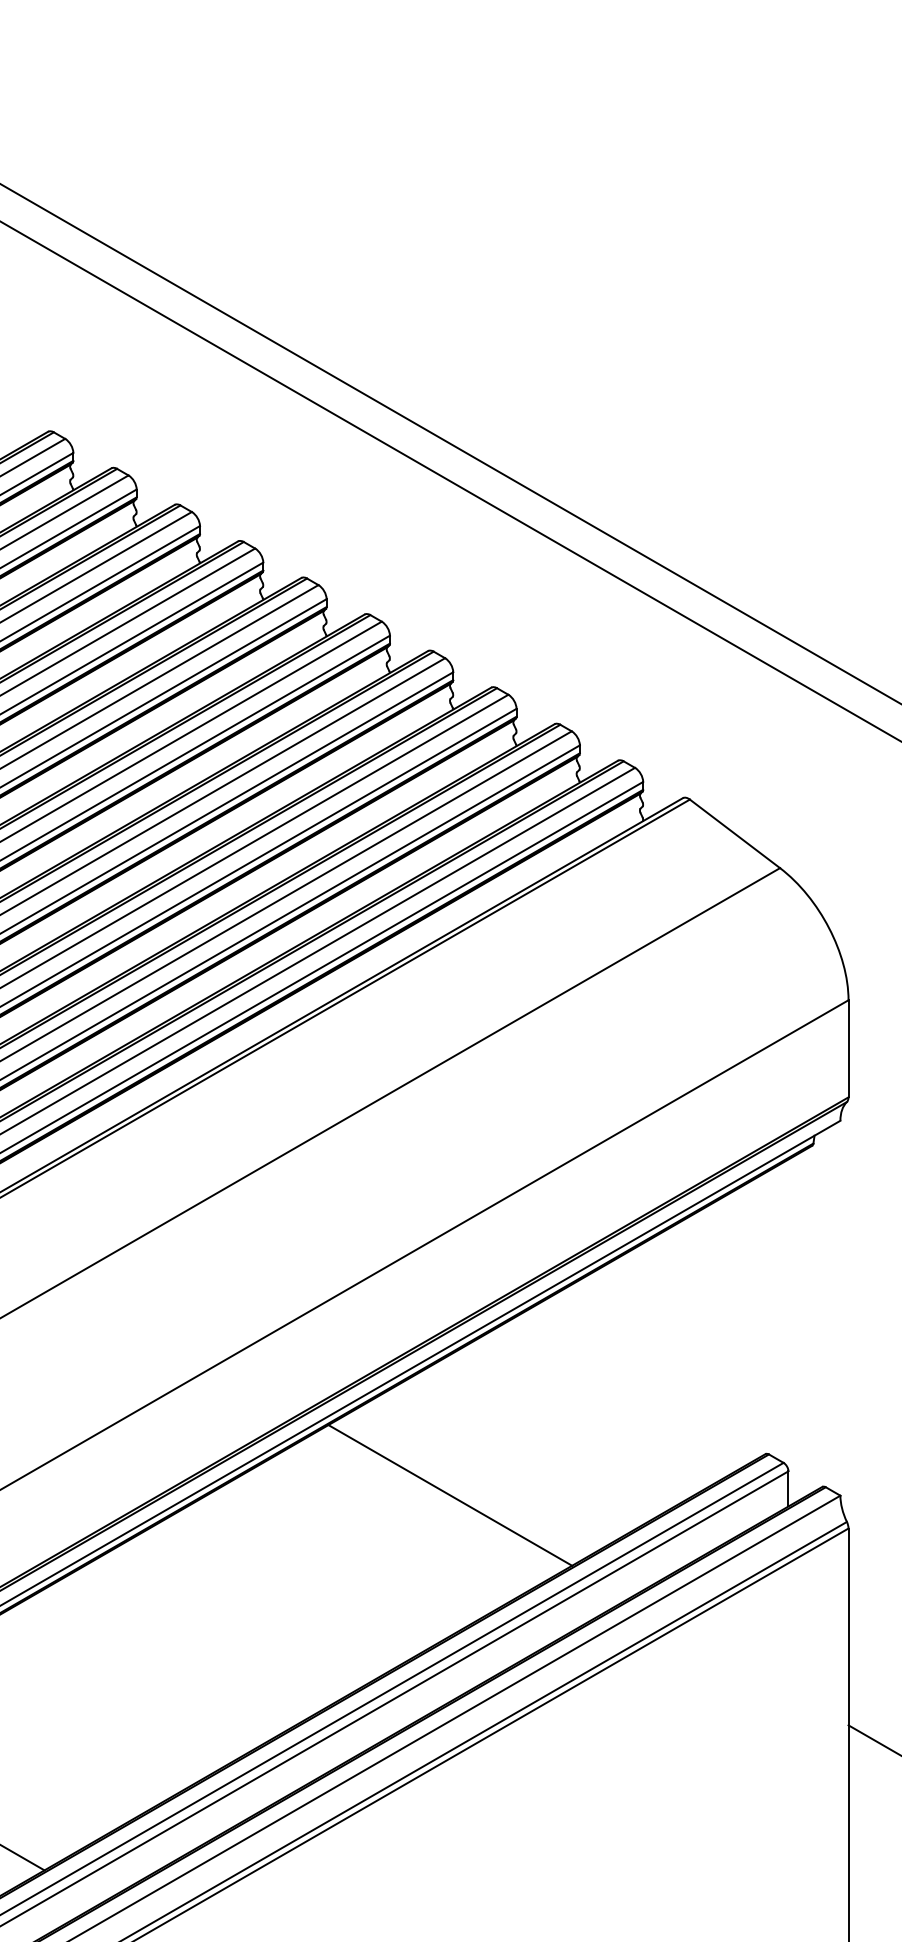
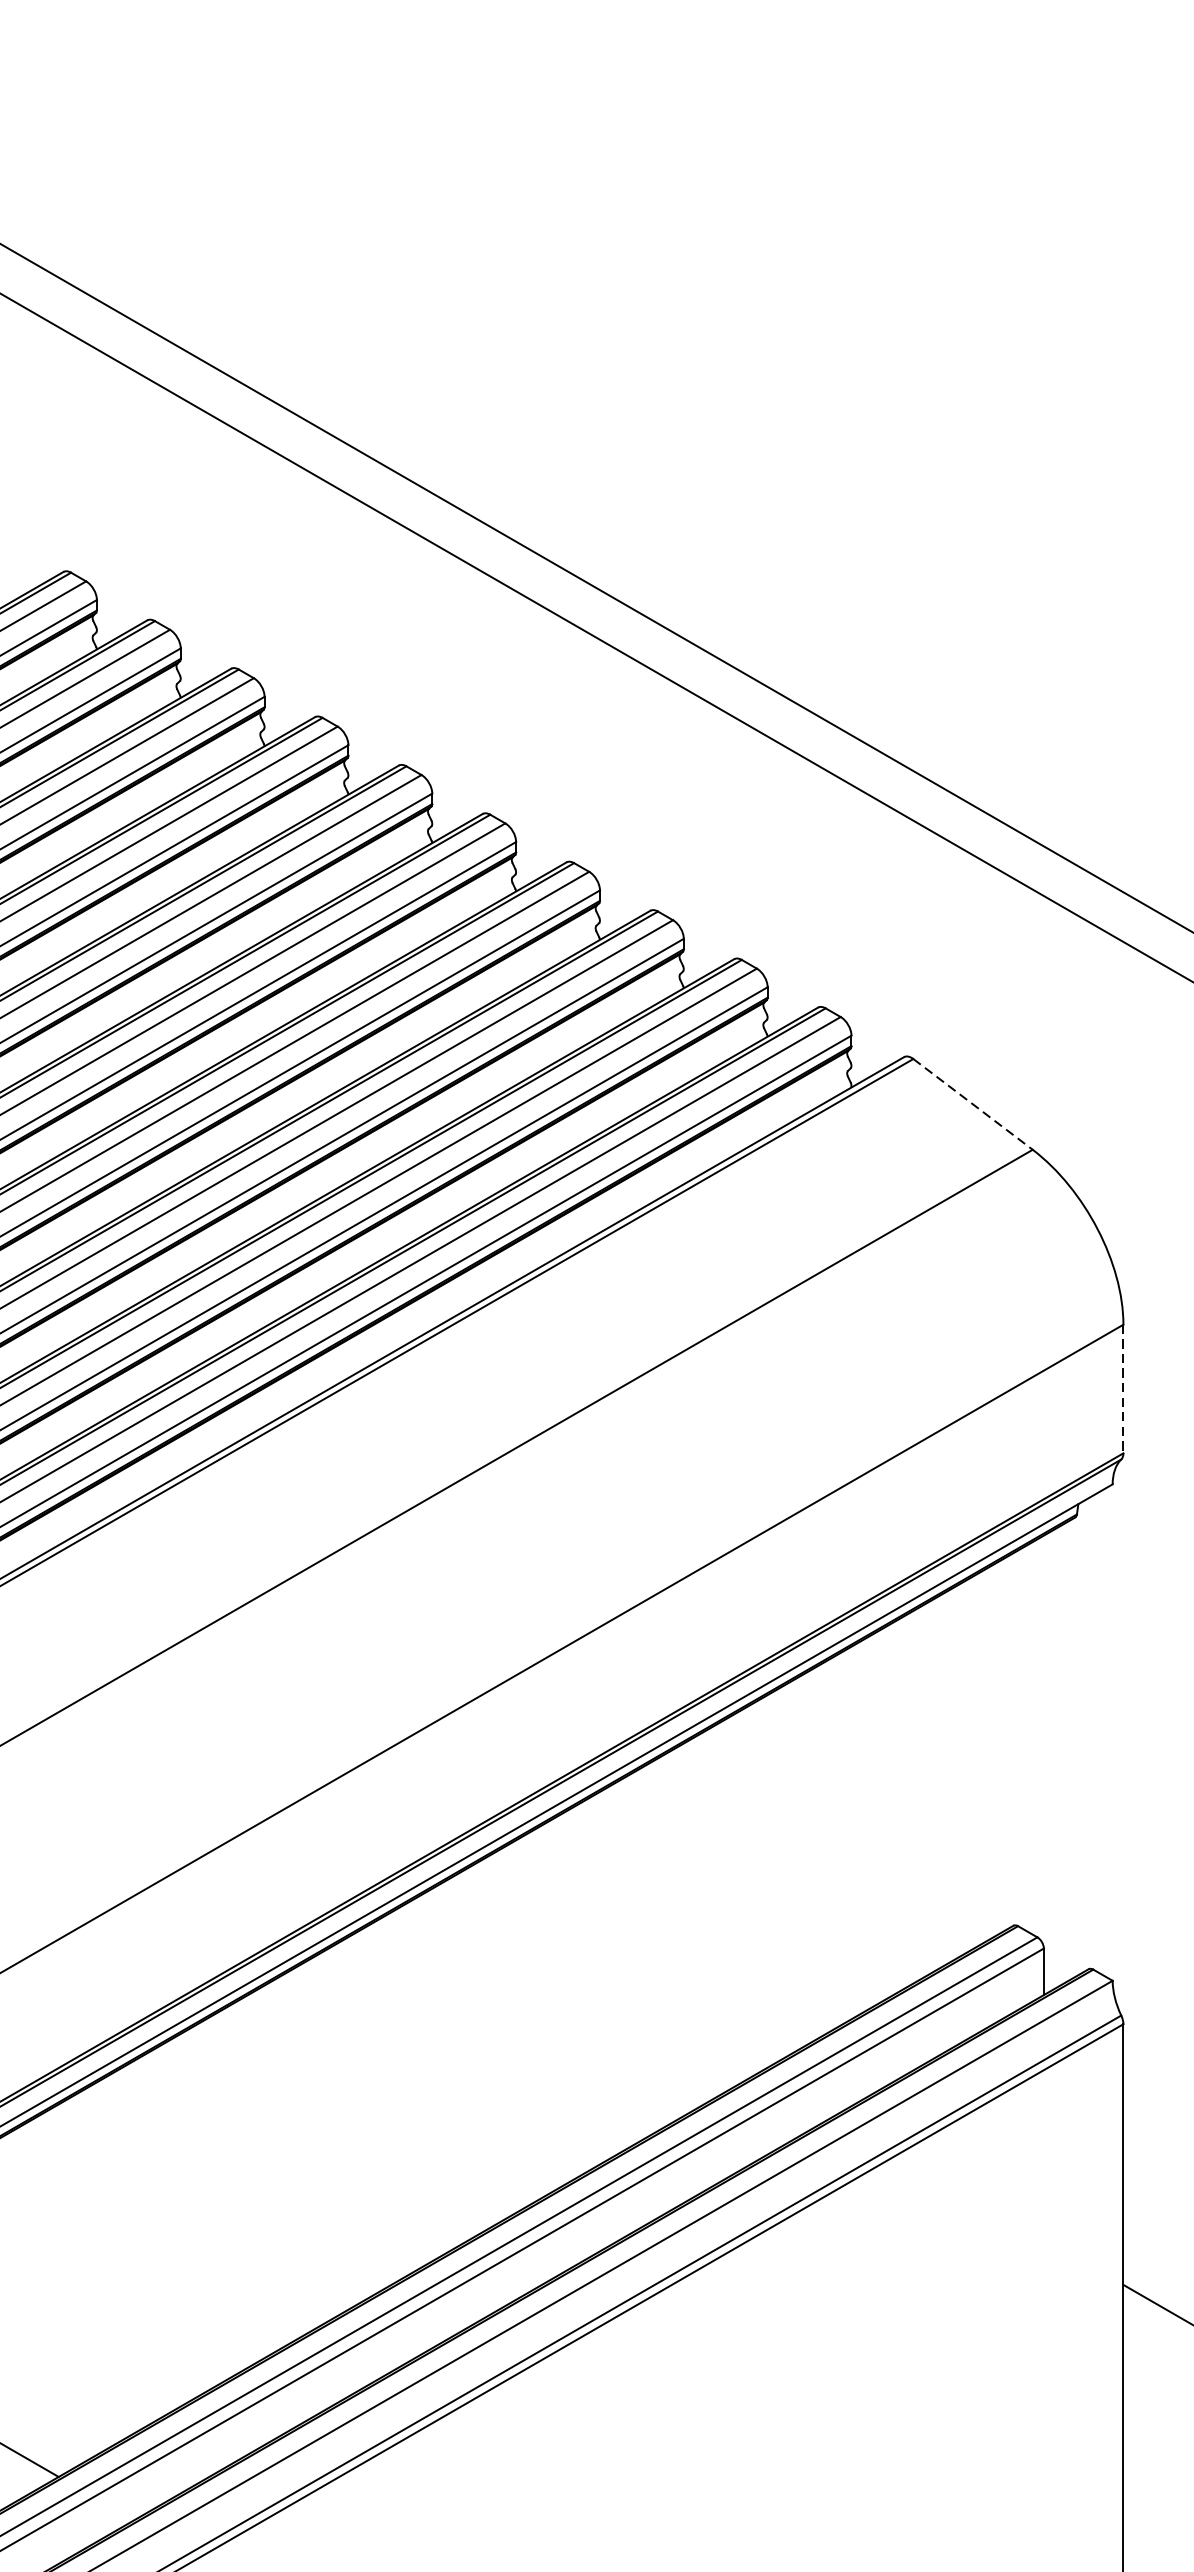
line: (734, 833) -> (972, 1103), solid -> dashed
line: (848, 1048) -> (1123, 1388), solid -> dashed
line: (450, 1495) -> (596, 1980), removed

